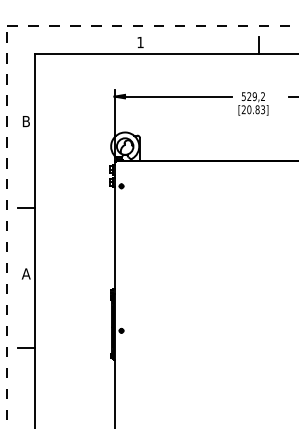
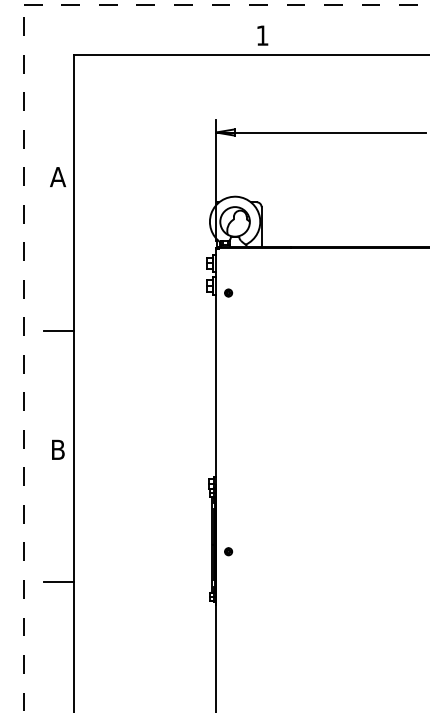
text: (25, 121) -> (56, 177), B -> A
text: (25, 273) -> (56, 449), A -> B

